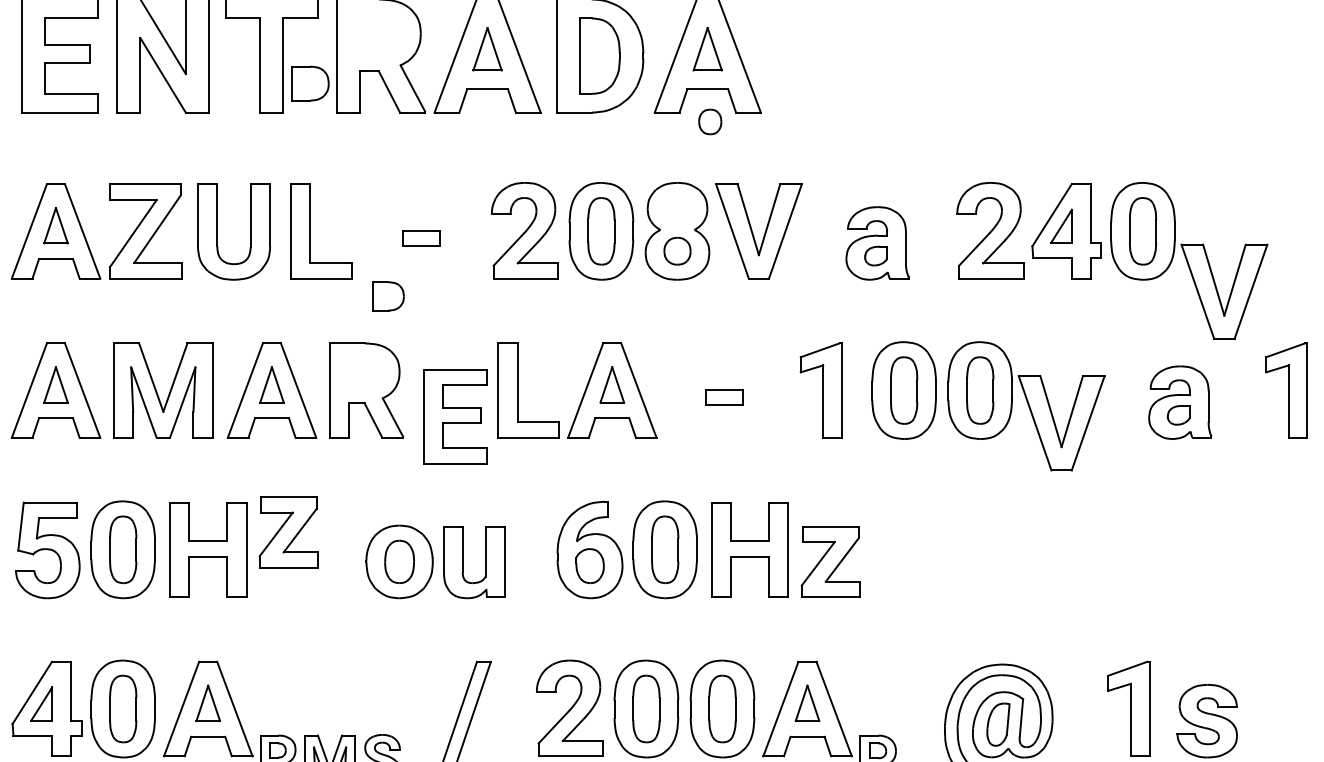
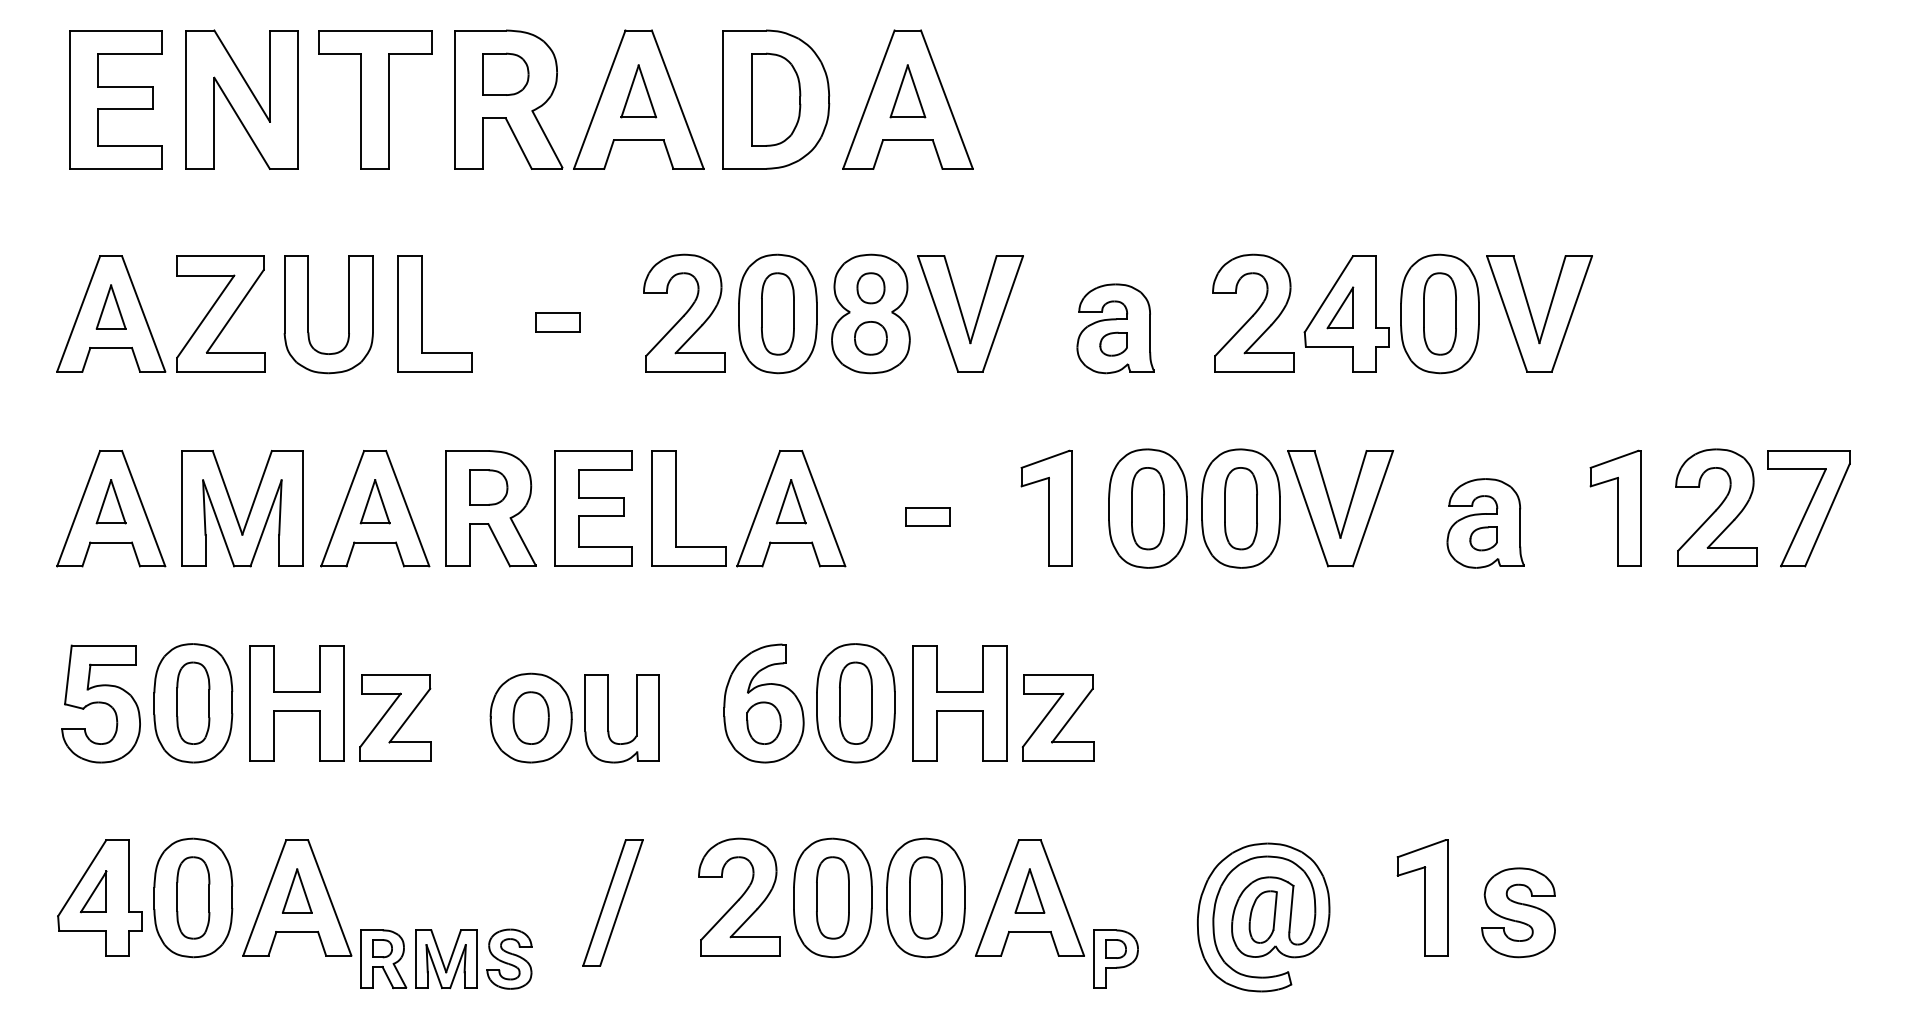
part: (309, 82) -> (505, 73), moved
part: (709, 122) -> (870, 288), moved
part: (1218, 293) -> (1532, 315), moved
part: (388, 296) -> (488, 487), moved
part: (455, 416) -> (593, 508), moved
part: (1055, 424) -> (1333, 510), moved
part: (288, 531) -> (395, 717), moved

